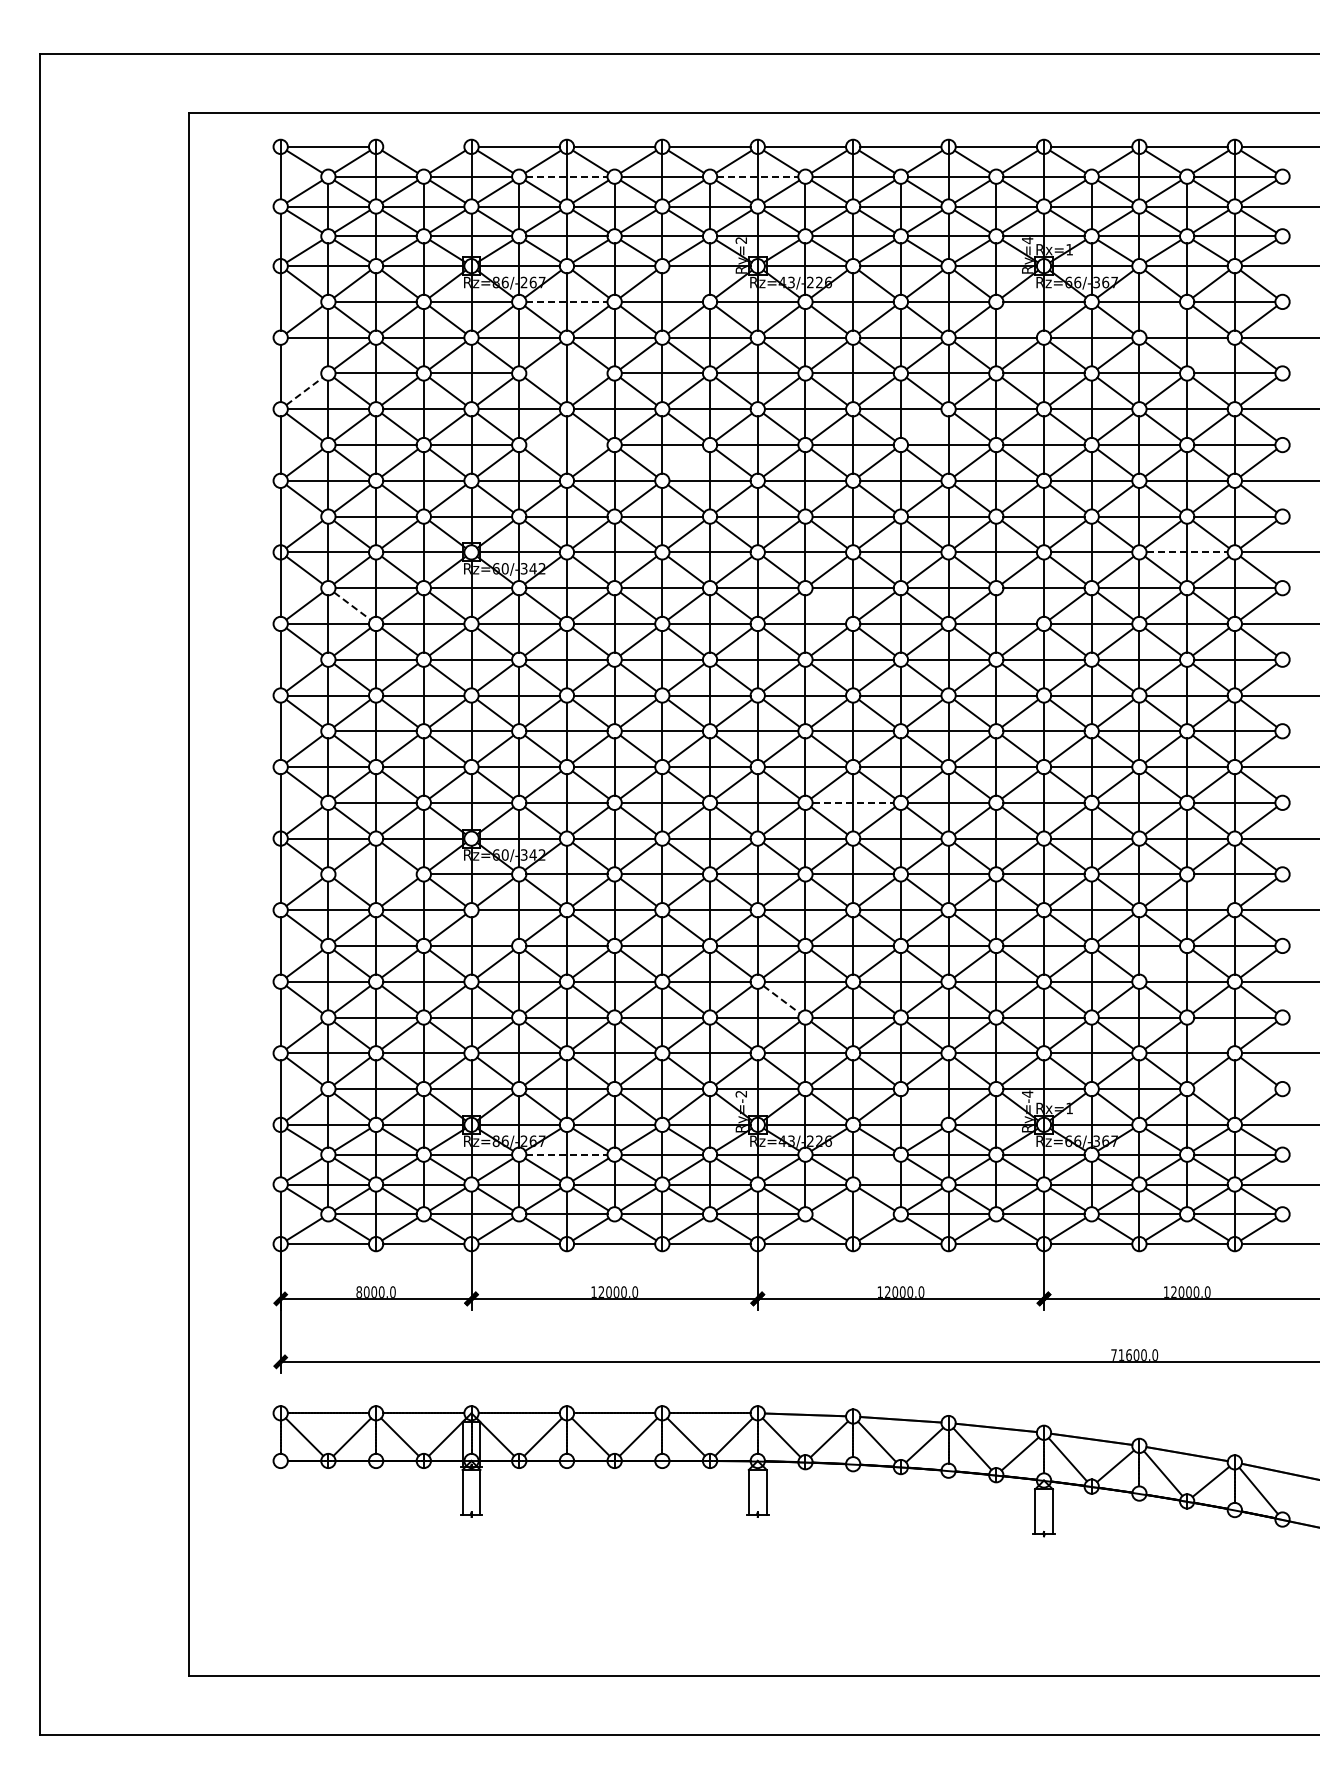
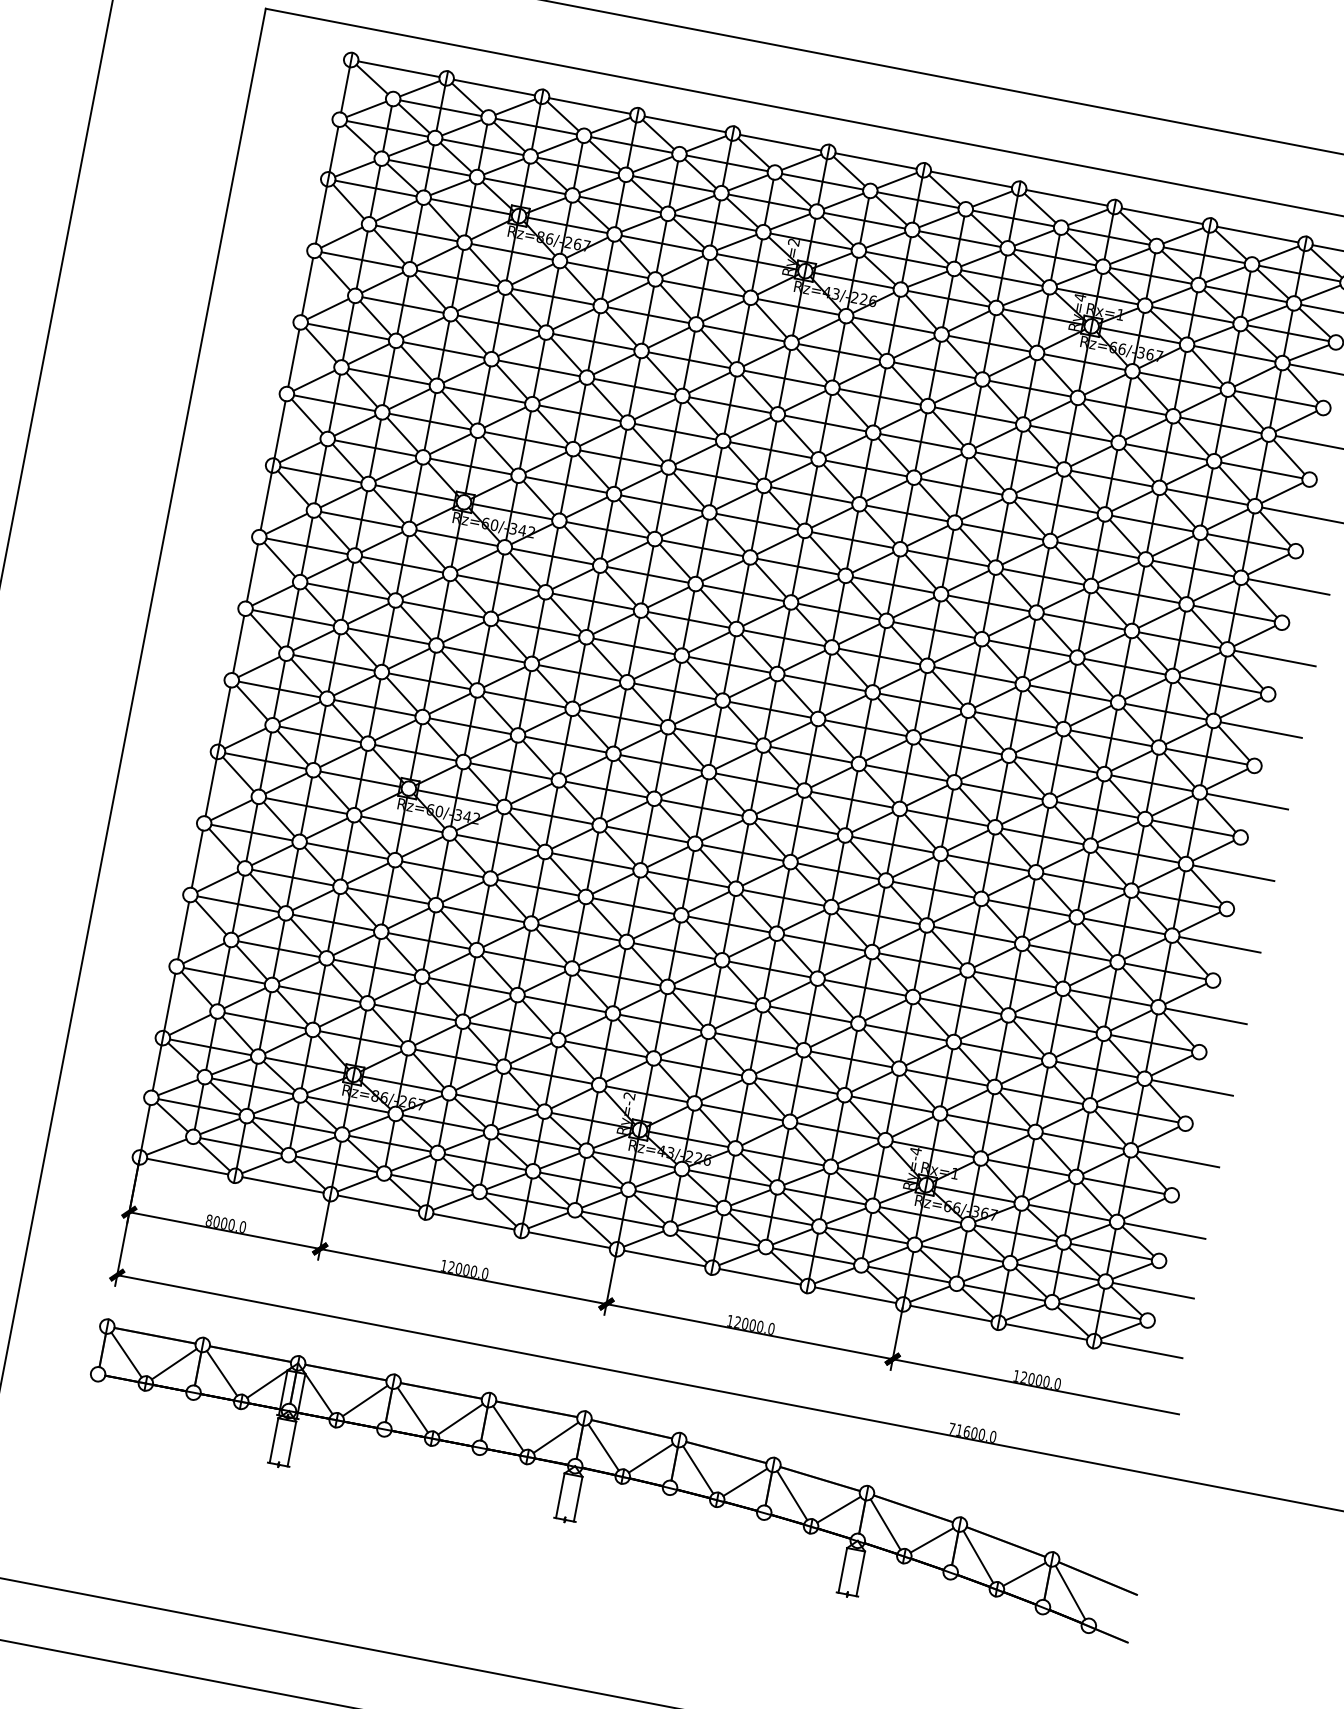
line: (423, 146) -> (494, 87), added
line: (566, 176) -> (631, 144), dashed -> solid
line: (757, 176) -> (822, 181), dashed -> solid
line: (686, 283) -> (730, 274), added
line: (566, 301) -> (607, 269), dashed -> solid
line: (1020, 319) -> (1057, 375), added
line: (1163, 319) -> (1200, 402), added
line: (304, 355) -> (334, 273), added
line: (1210, 355) -> (1240, 447), added
line: (566, 373) -> (593, 341), added
line: (304, 391) -> (327, 309), dashed -> solid
line: (924, 426) -> (941, 463), added
line: (566, 445) -> (579, 413), added
line: (686, 462) -> (696, 453), added
line: (1187, 552) -> (1180, 640), dashed -> solid
line: (829, 605) -> (811, 624), added
line: (1020, 605) -> (1002, 661), added
line: (352, 606) -> (334, 533), dashed -> solid
line: (853, 802) -> (797, 826), dashed -> solid
line: (375, 874) -> (305, 806), added
line: (1210, 891) -> (1137, 983), added
line: (495, 927) -> (415, 882), added
line: (1163, 963) -> (1076, 1046), added
line: (781, 999) -> (687, 1009), dashed -> solid
line: (1210, 1035) -> (1110, 1127), added
line: (1234, 1089) -> (1123, 1186), added
line: (924, 1106) -> (810, 1143), added
line: (566, 1154) -> (443, 1122), dashed -> solid
line: (876, 1169) -> (750, 1197), added
line: (852, 1214) -> (717, 1237), added

